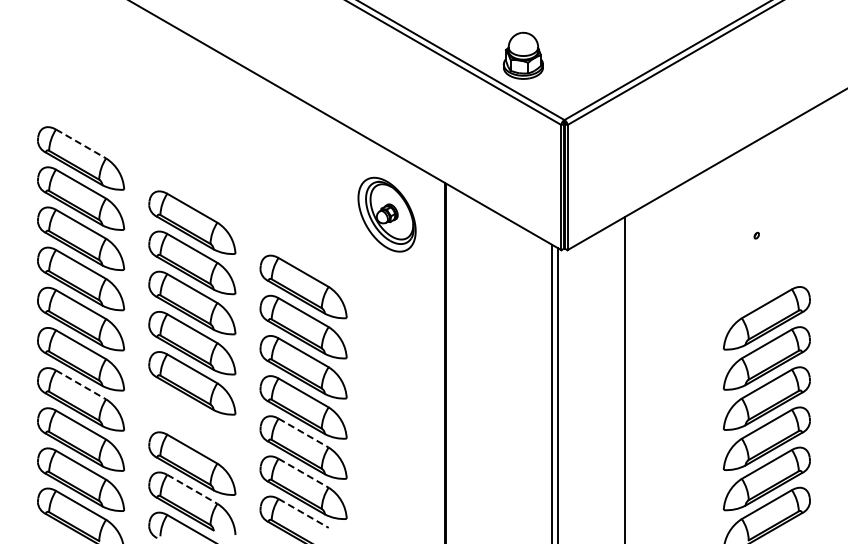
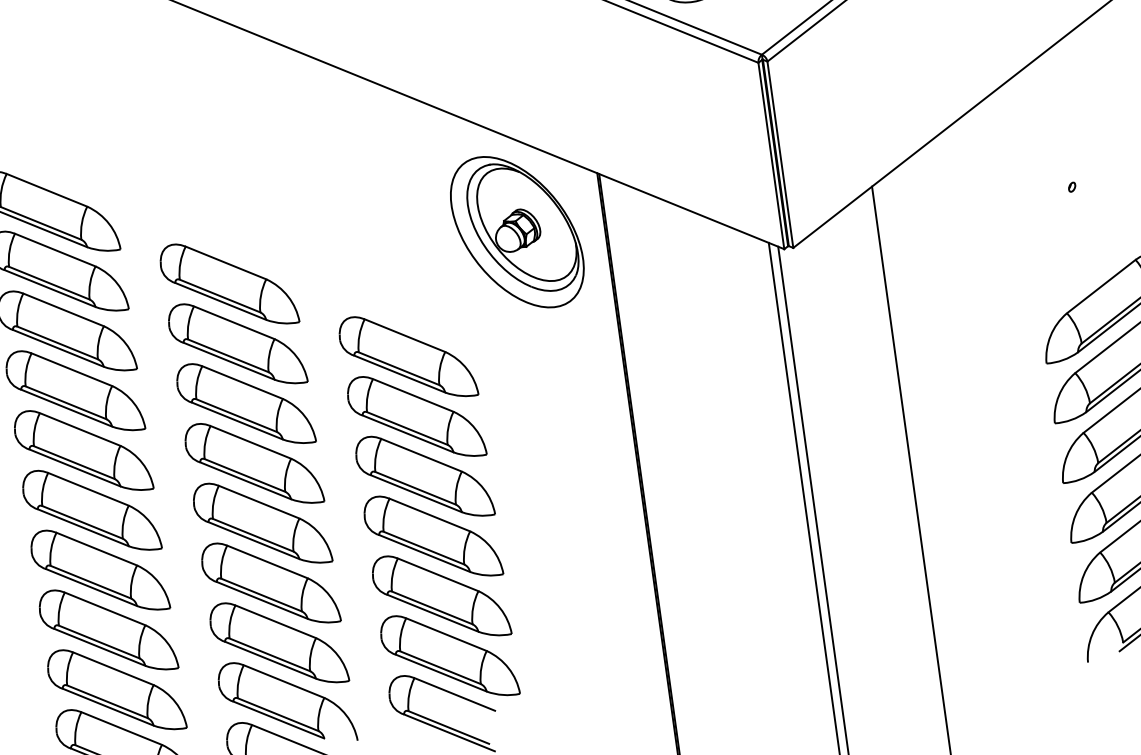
line: (81, 144) -> (47, 190), dashed -> solid
part: (386, 214) -> (516, 232), size x1.43
line: (81, 384) -> (97, 548), dashed -> solid
part: (192, 423) -> (270, 583), added
line: (303, 433) -> (438, 575), dashed -> solid
line: (303, 473) -> (446, 635), dashed -> solid
line: (192, 489) -> (284, 681), dashed -> solid
line: (303, 513) -> (454, 694), dashed -> solid

